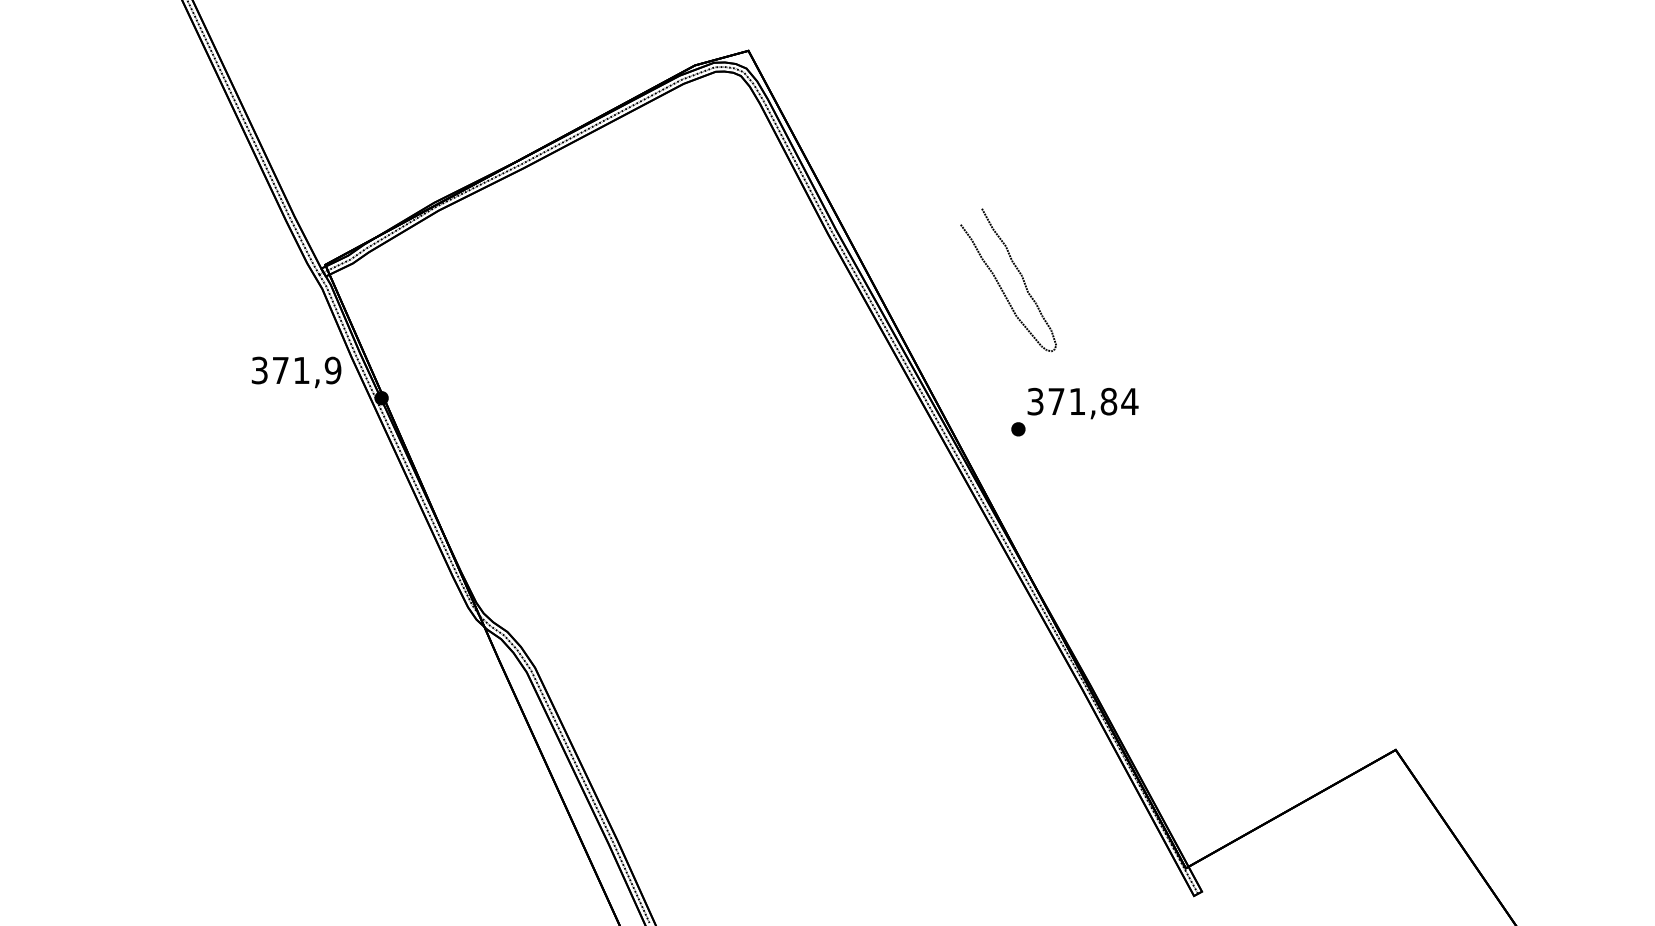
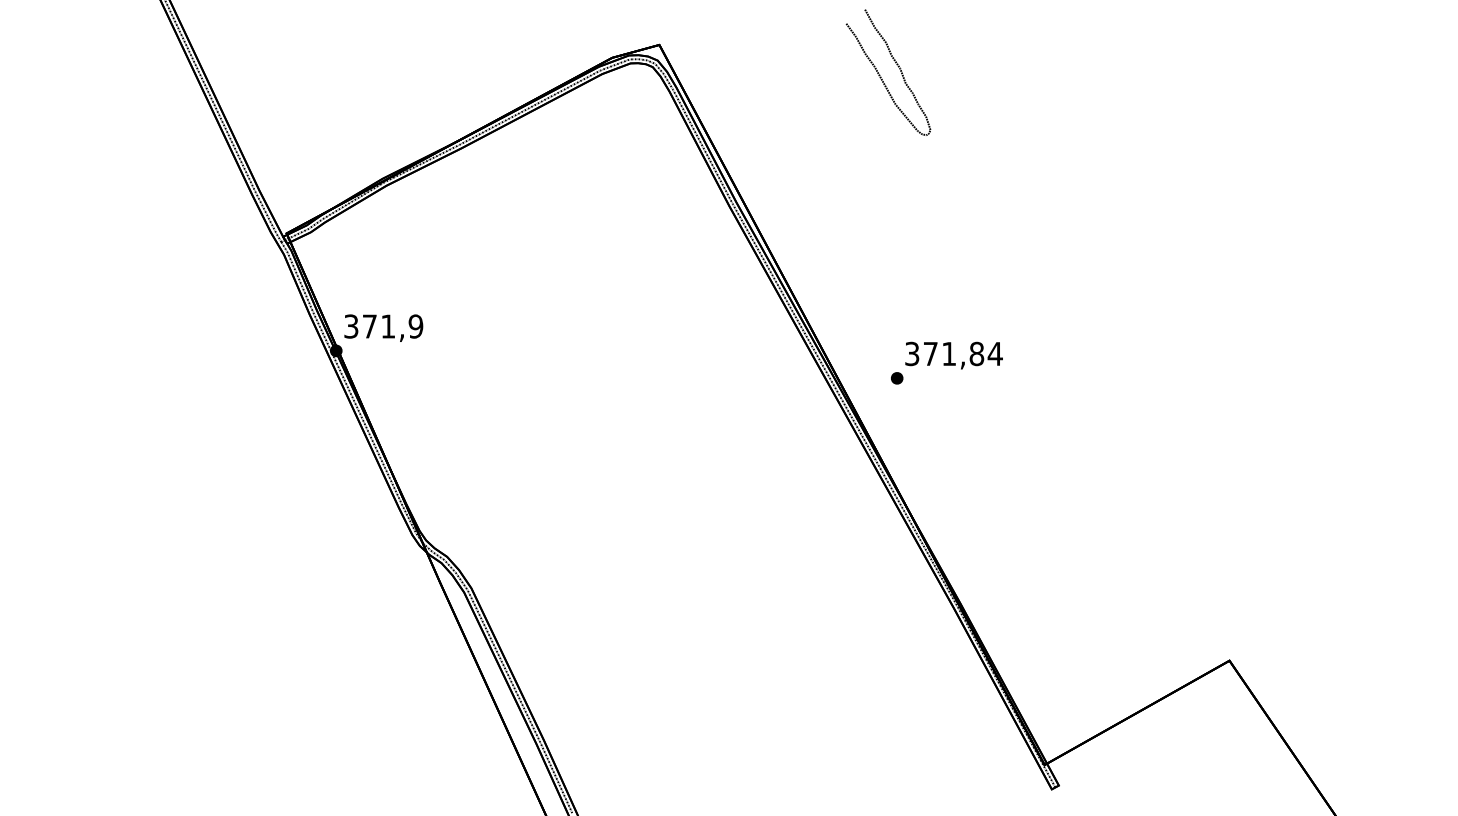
curve: (1000, 285) -> (881, 77), moved
text: (296, 372) -> (383, 328), moved

